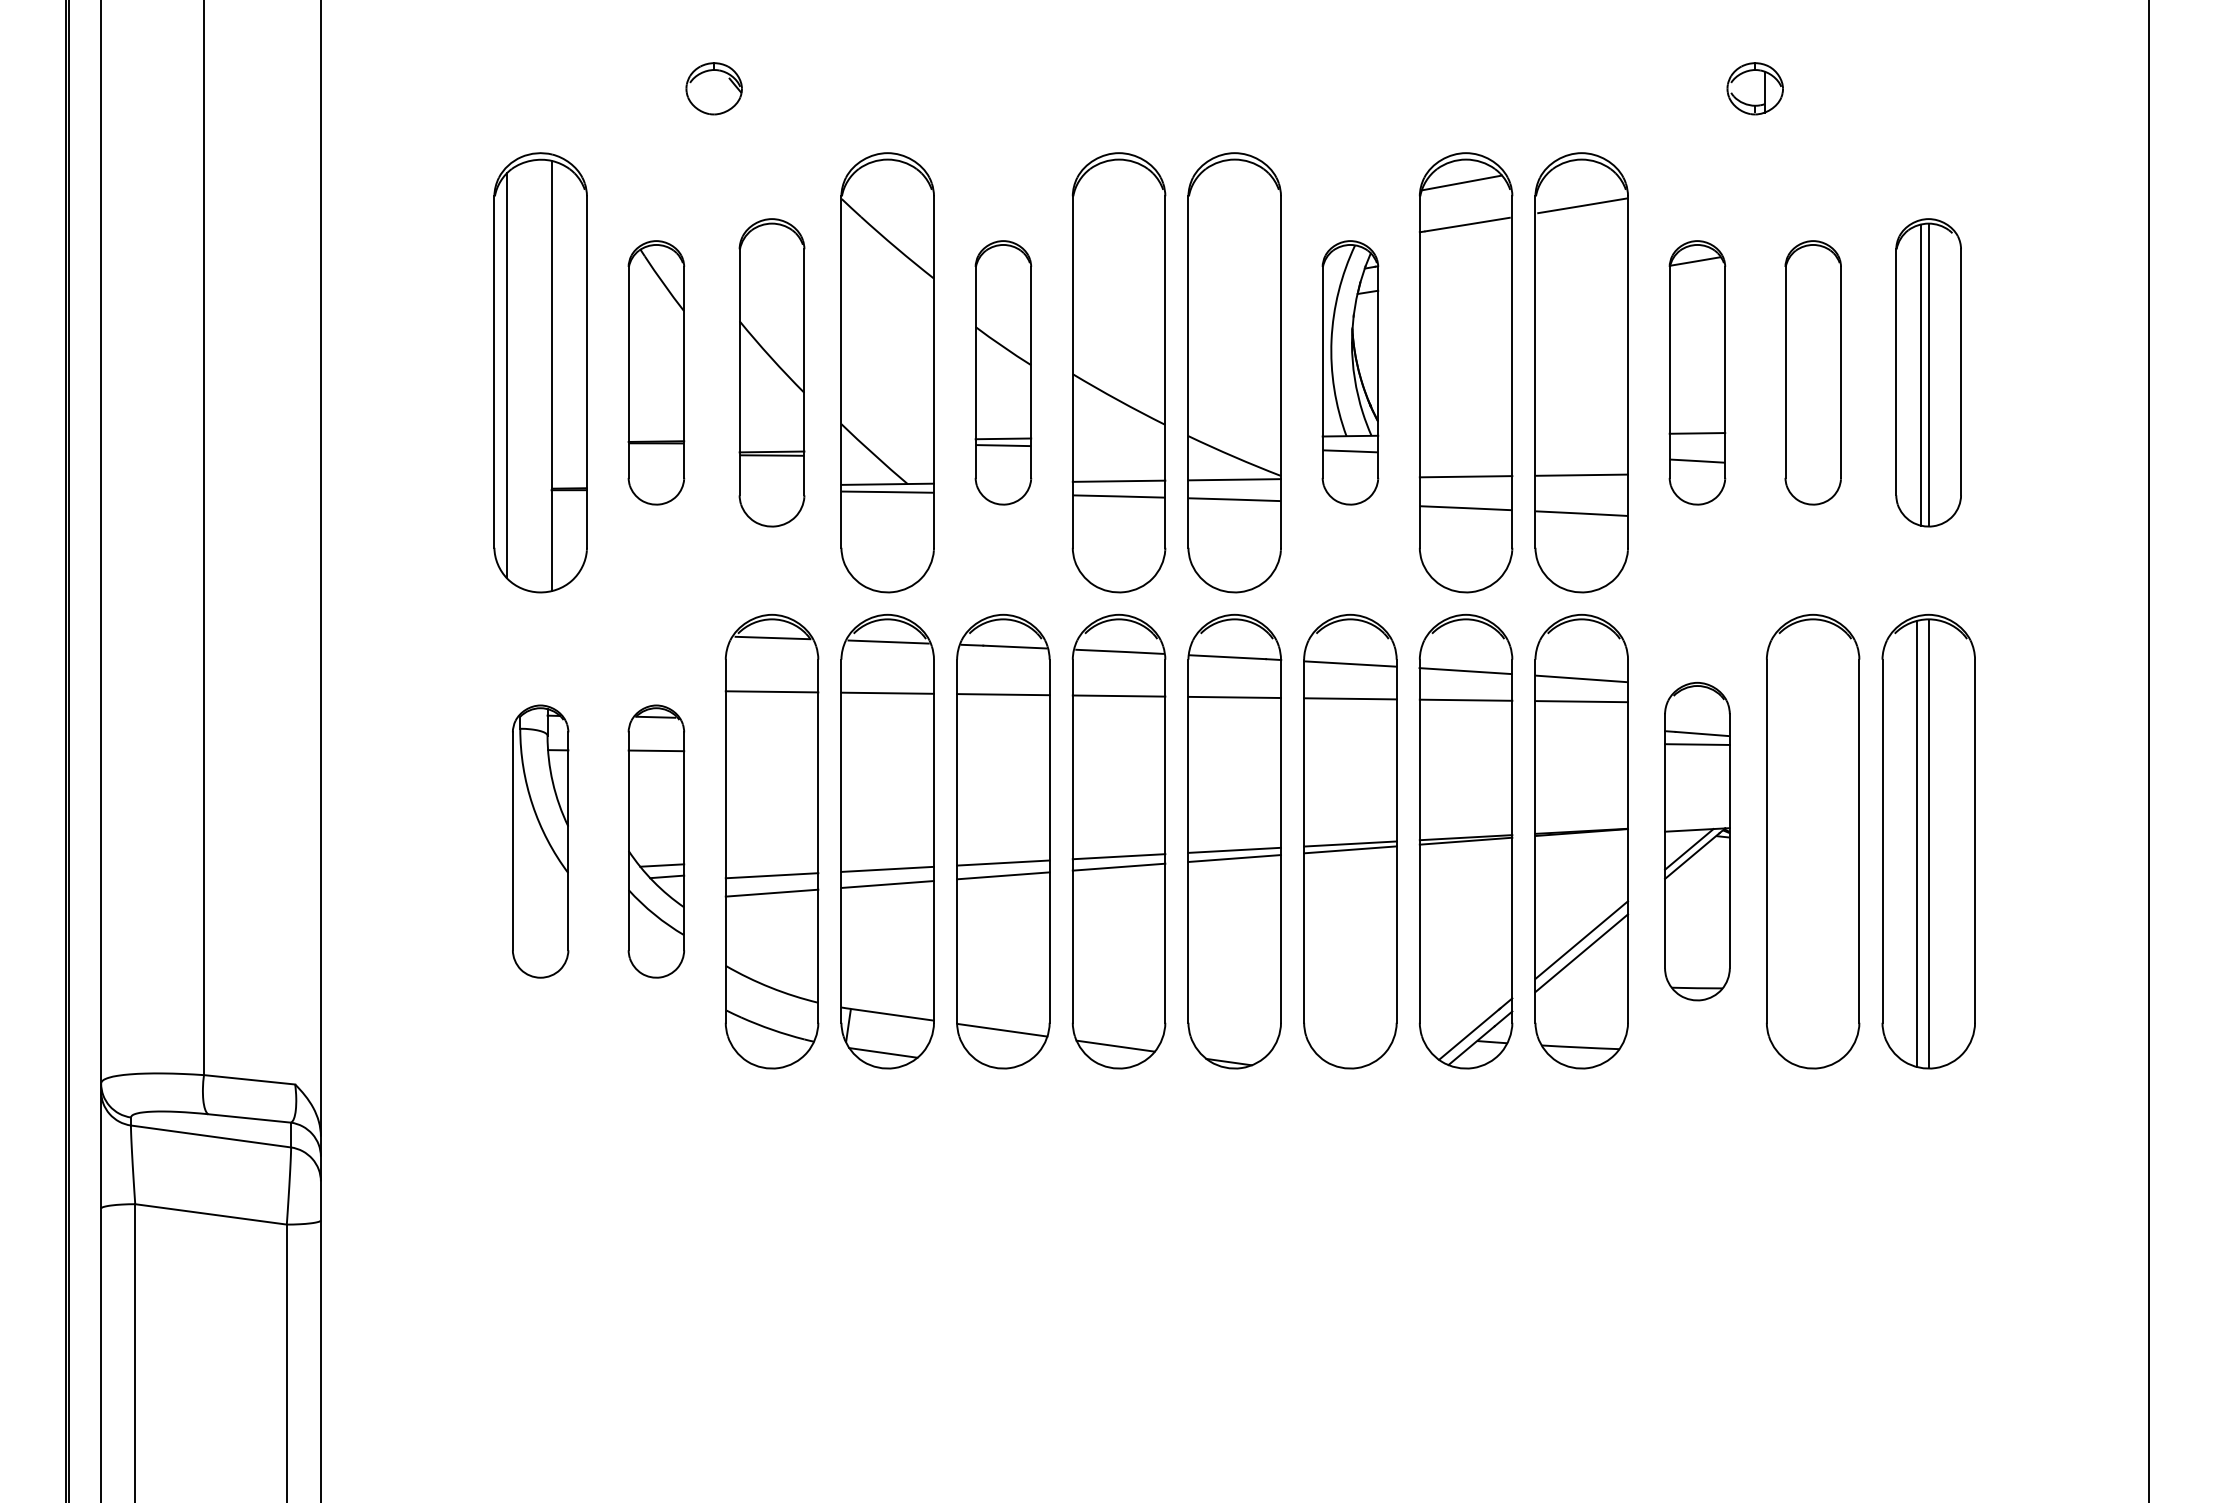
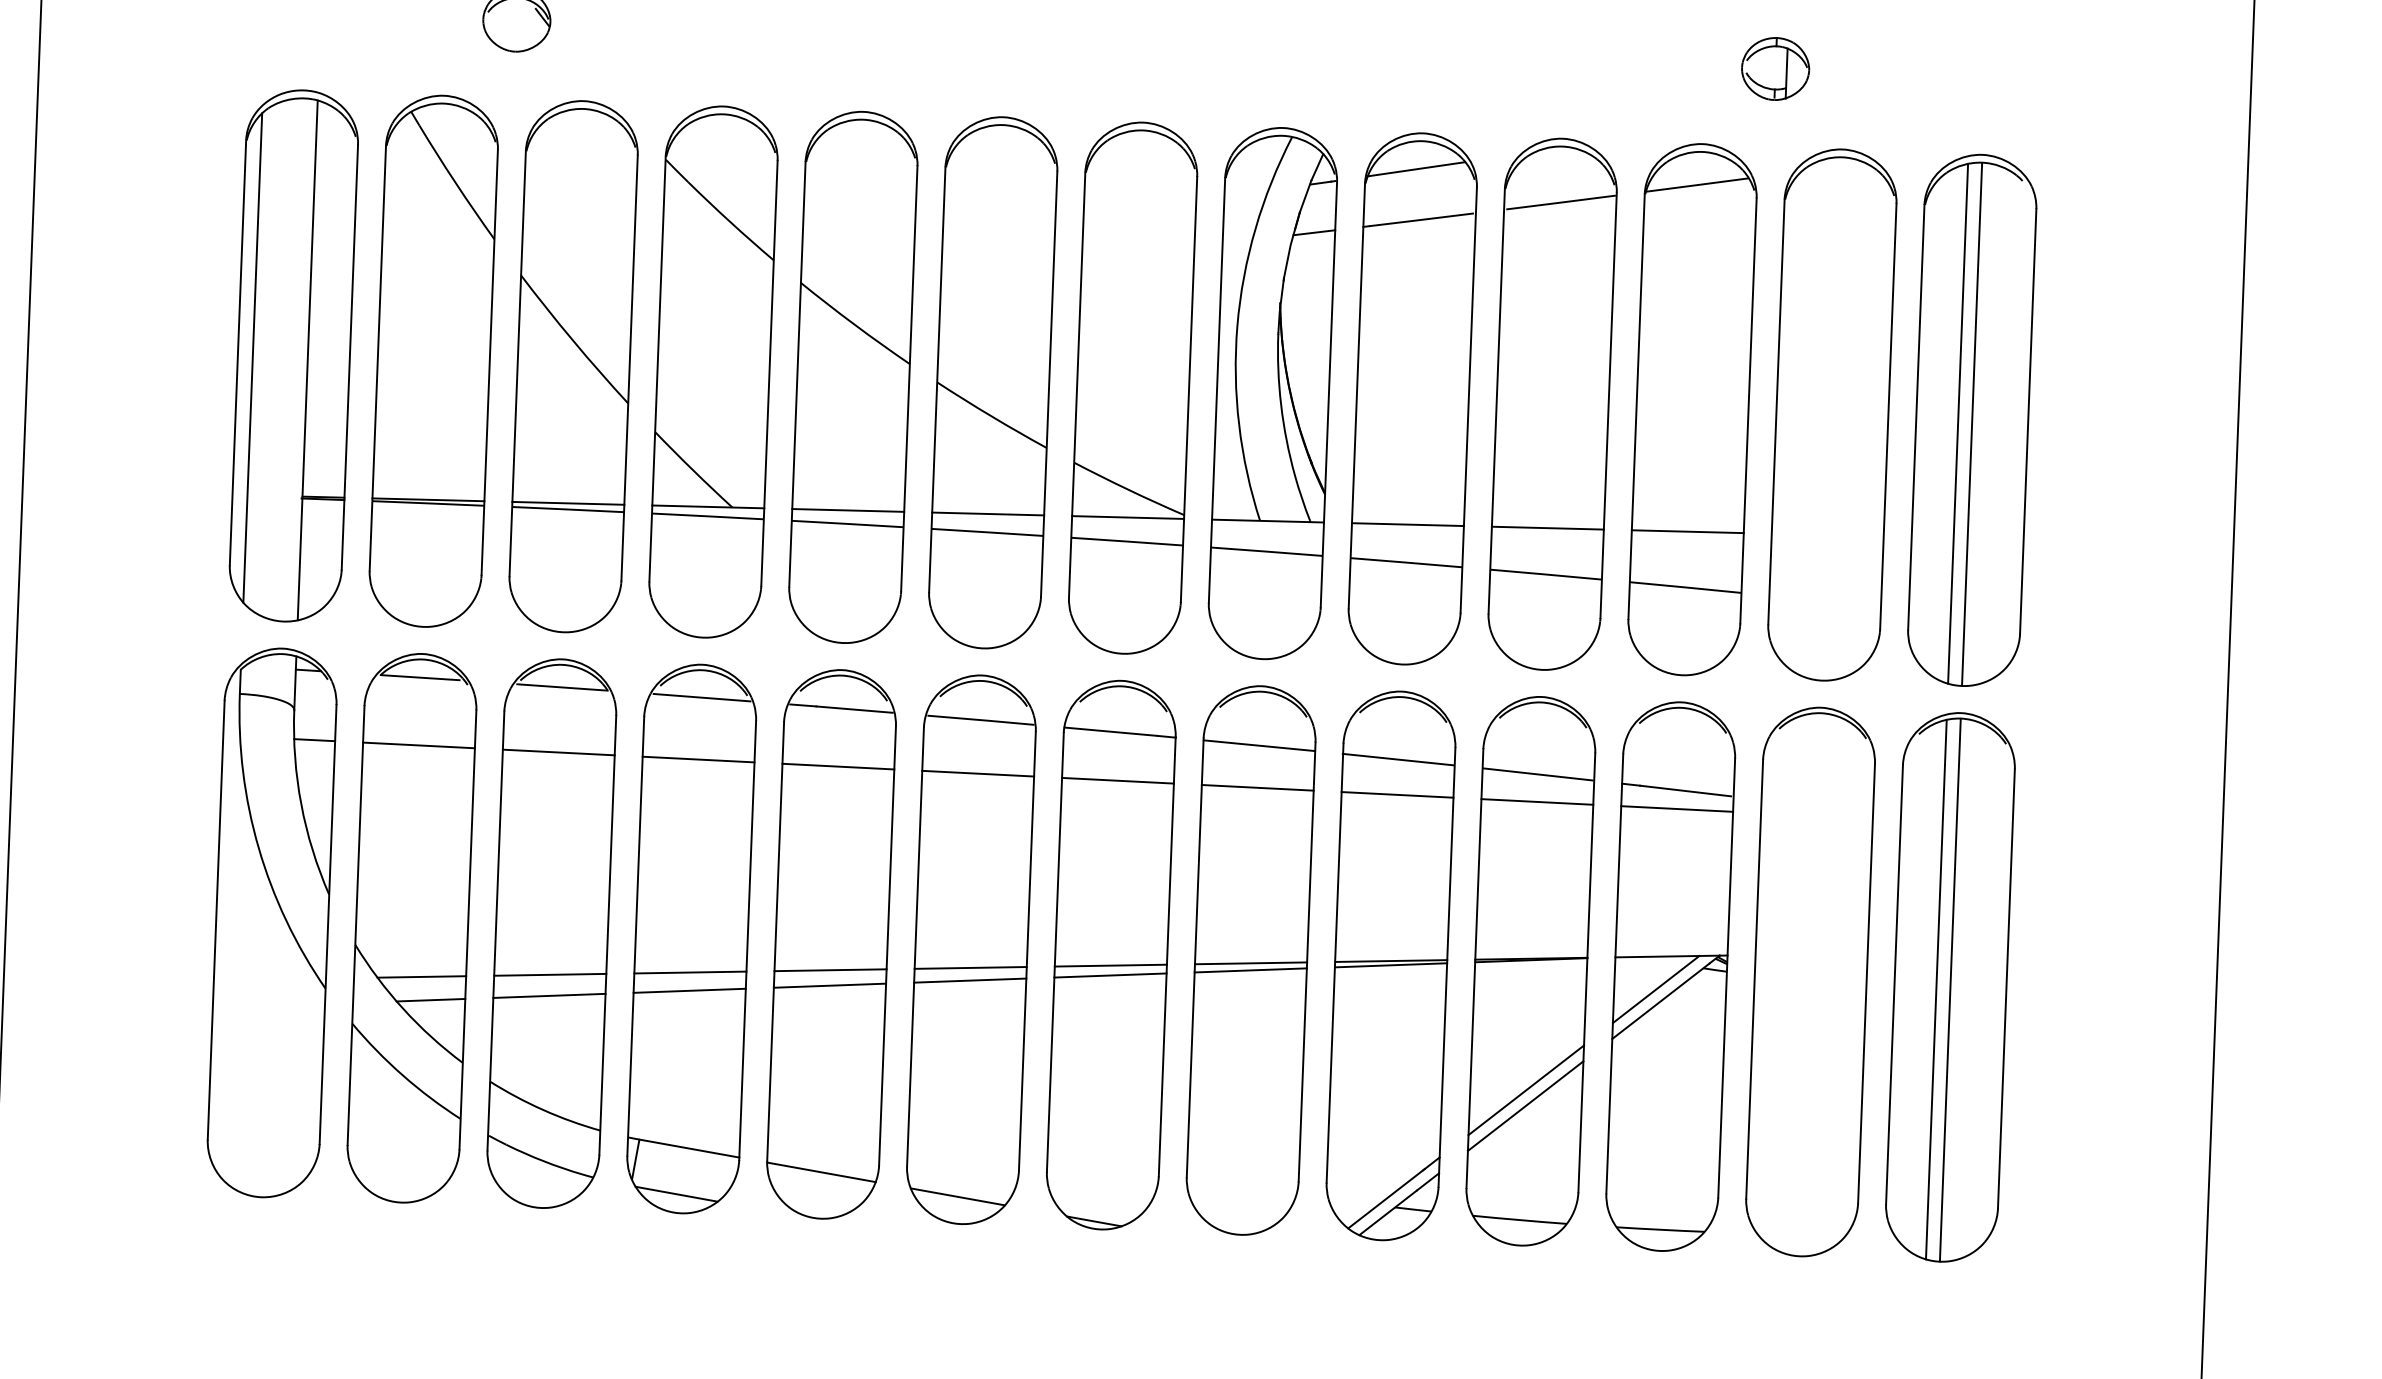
part: (656, 372) -> (433, 360), size x1.67
part: (771, 372) -> (572, 366), size x1.43
part: (1003, 372) -> (853, 377), size x1.67
part: (1350, 372) -> (1273, 393), size x1.67
part: (1697, 372) -> (1692, 409), size x1.67
part: (1813, 372) -> (1832, 414), size x1.67
part: (1928, 372) -> (1971, 420), size x1.43
part: (540, 841) -> (271, 922), size x1.67
part: (656, 841) -> (412, 928), size x1.67
part: (1697, 841) -> (1670, 976), size x1.43

